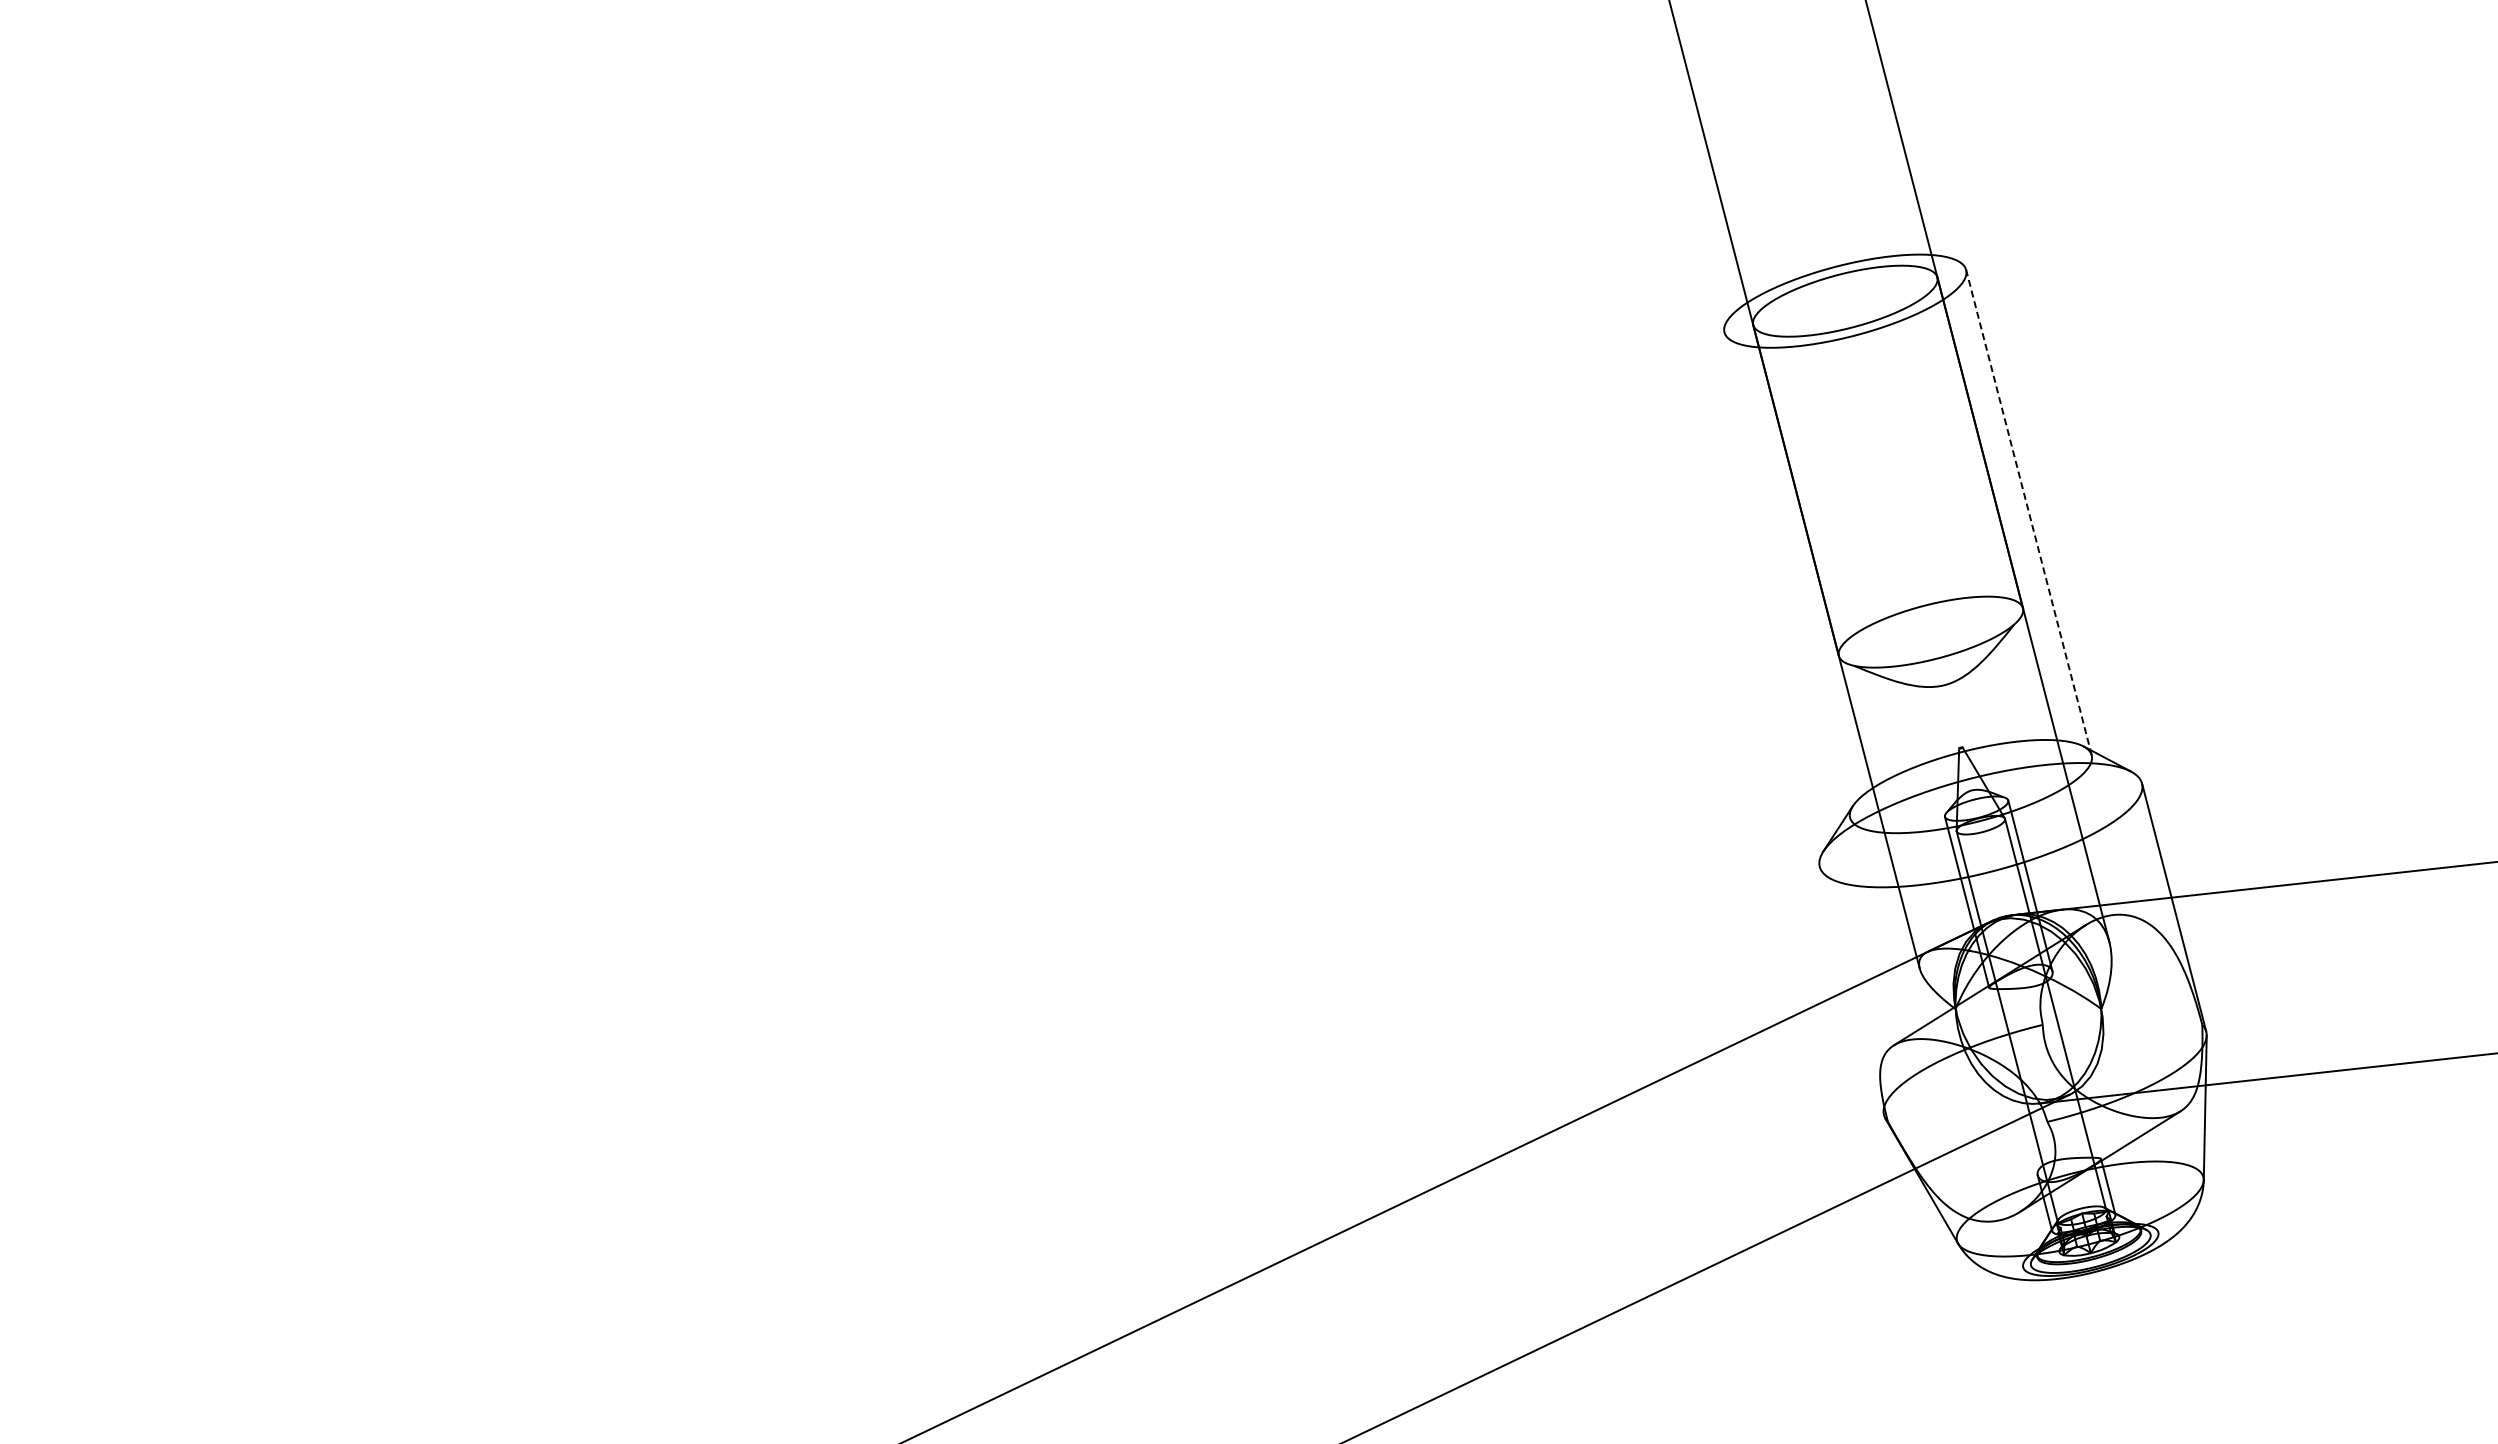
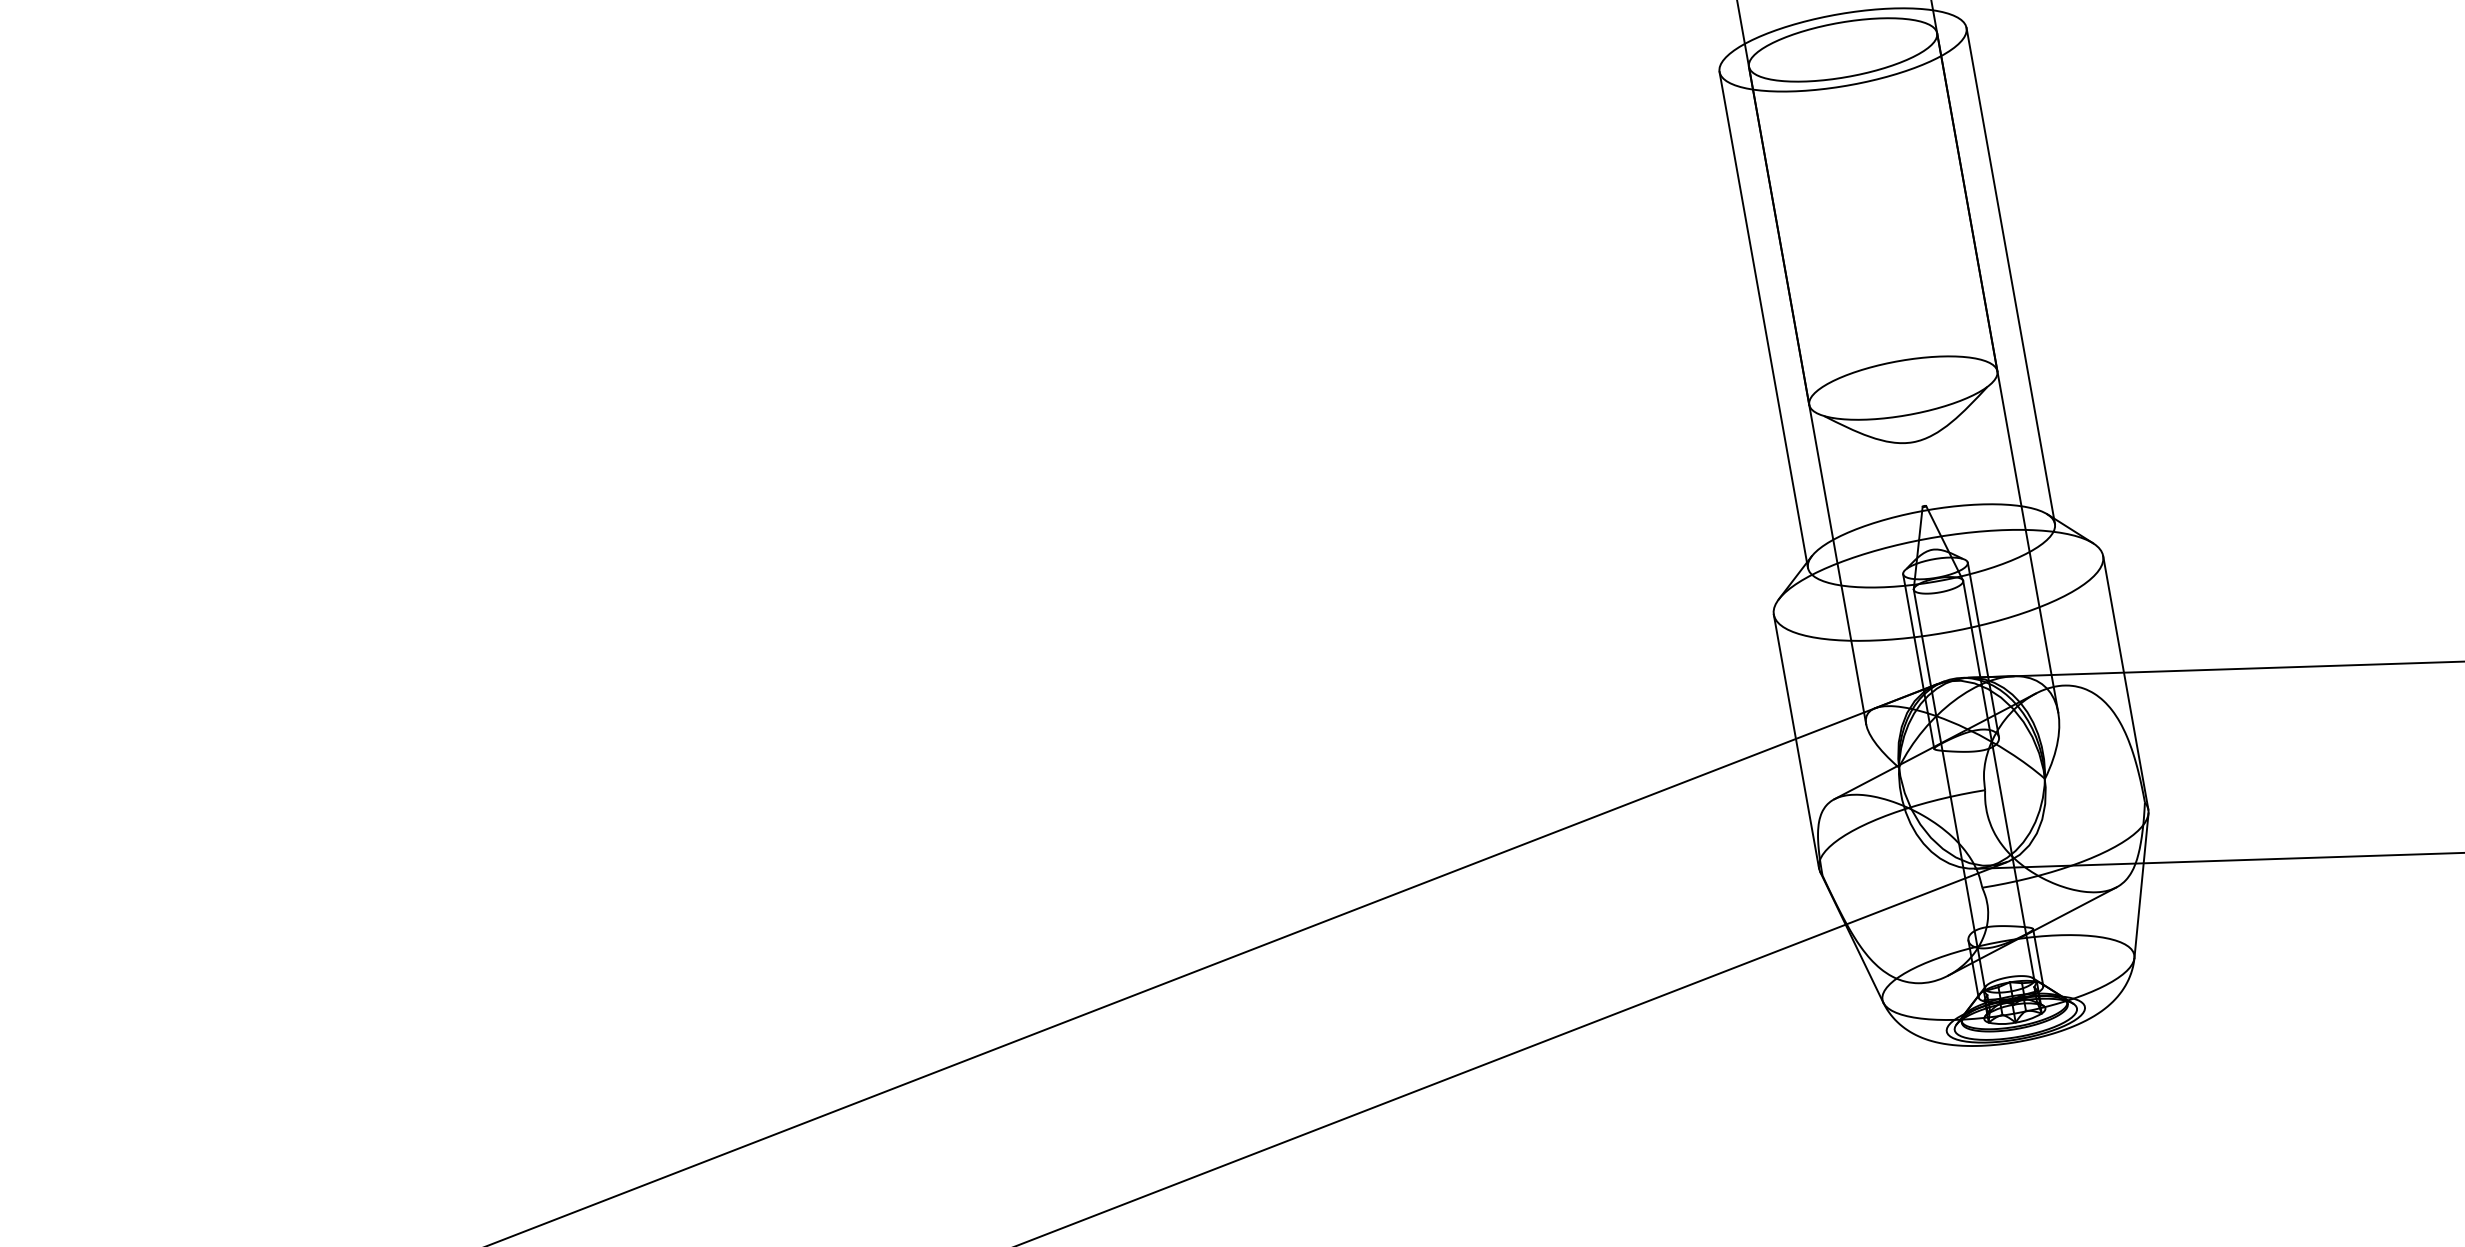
line: (2028, 512) -> (2010, 275), dashed -> solid
line: (1787, 574) -> (1764, 319), added
line: (1851, 990) -> (1796, 740), added

